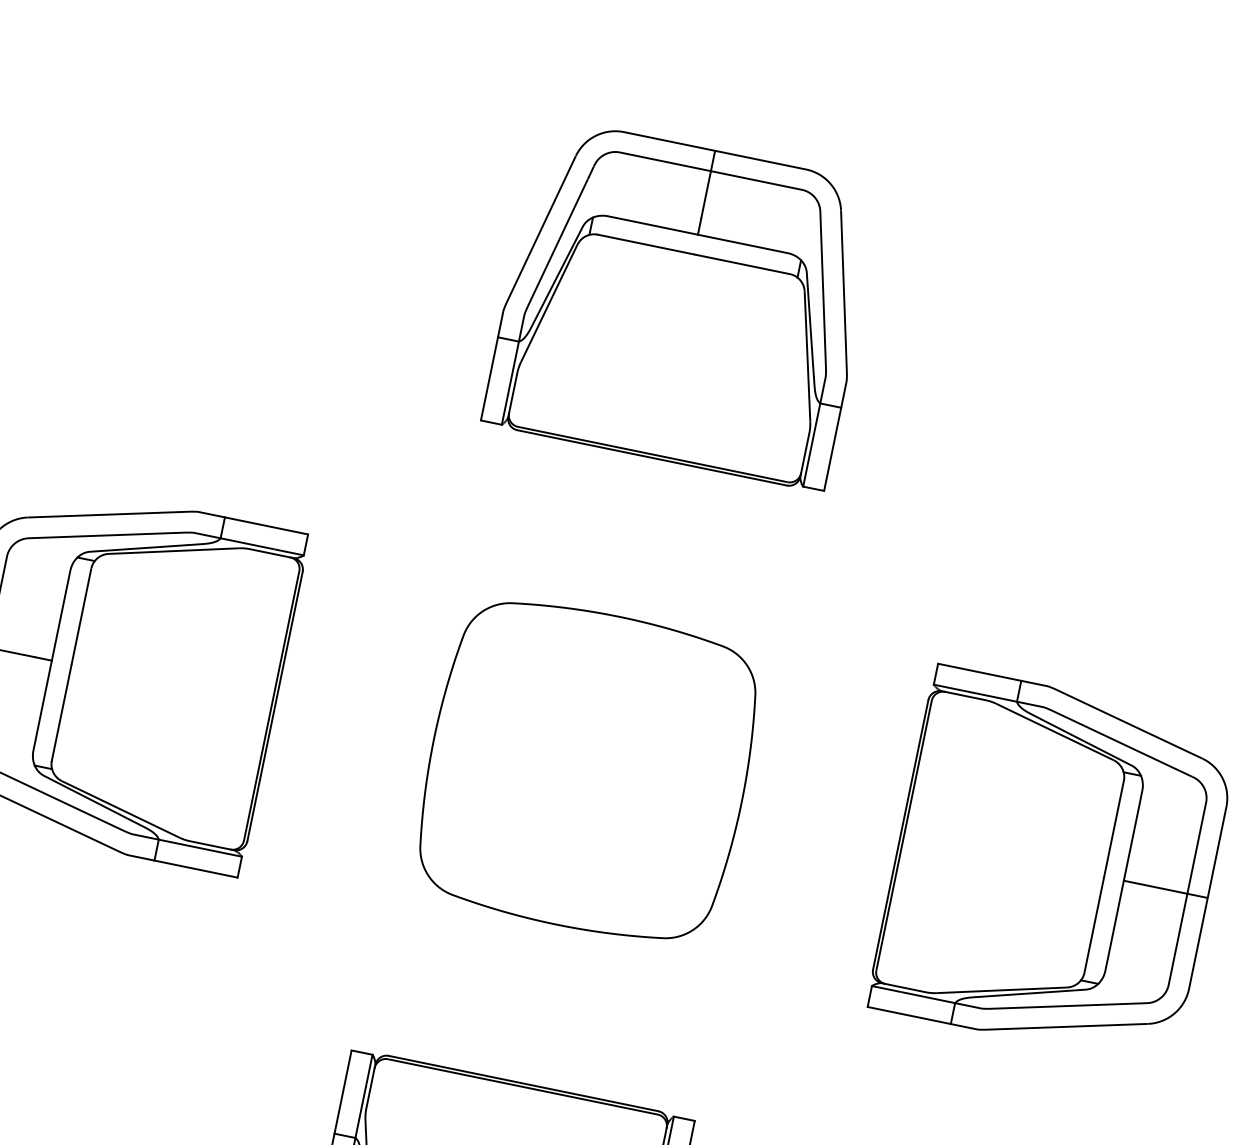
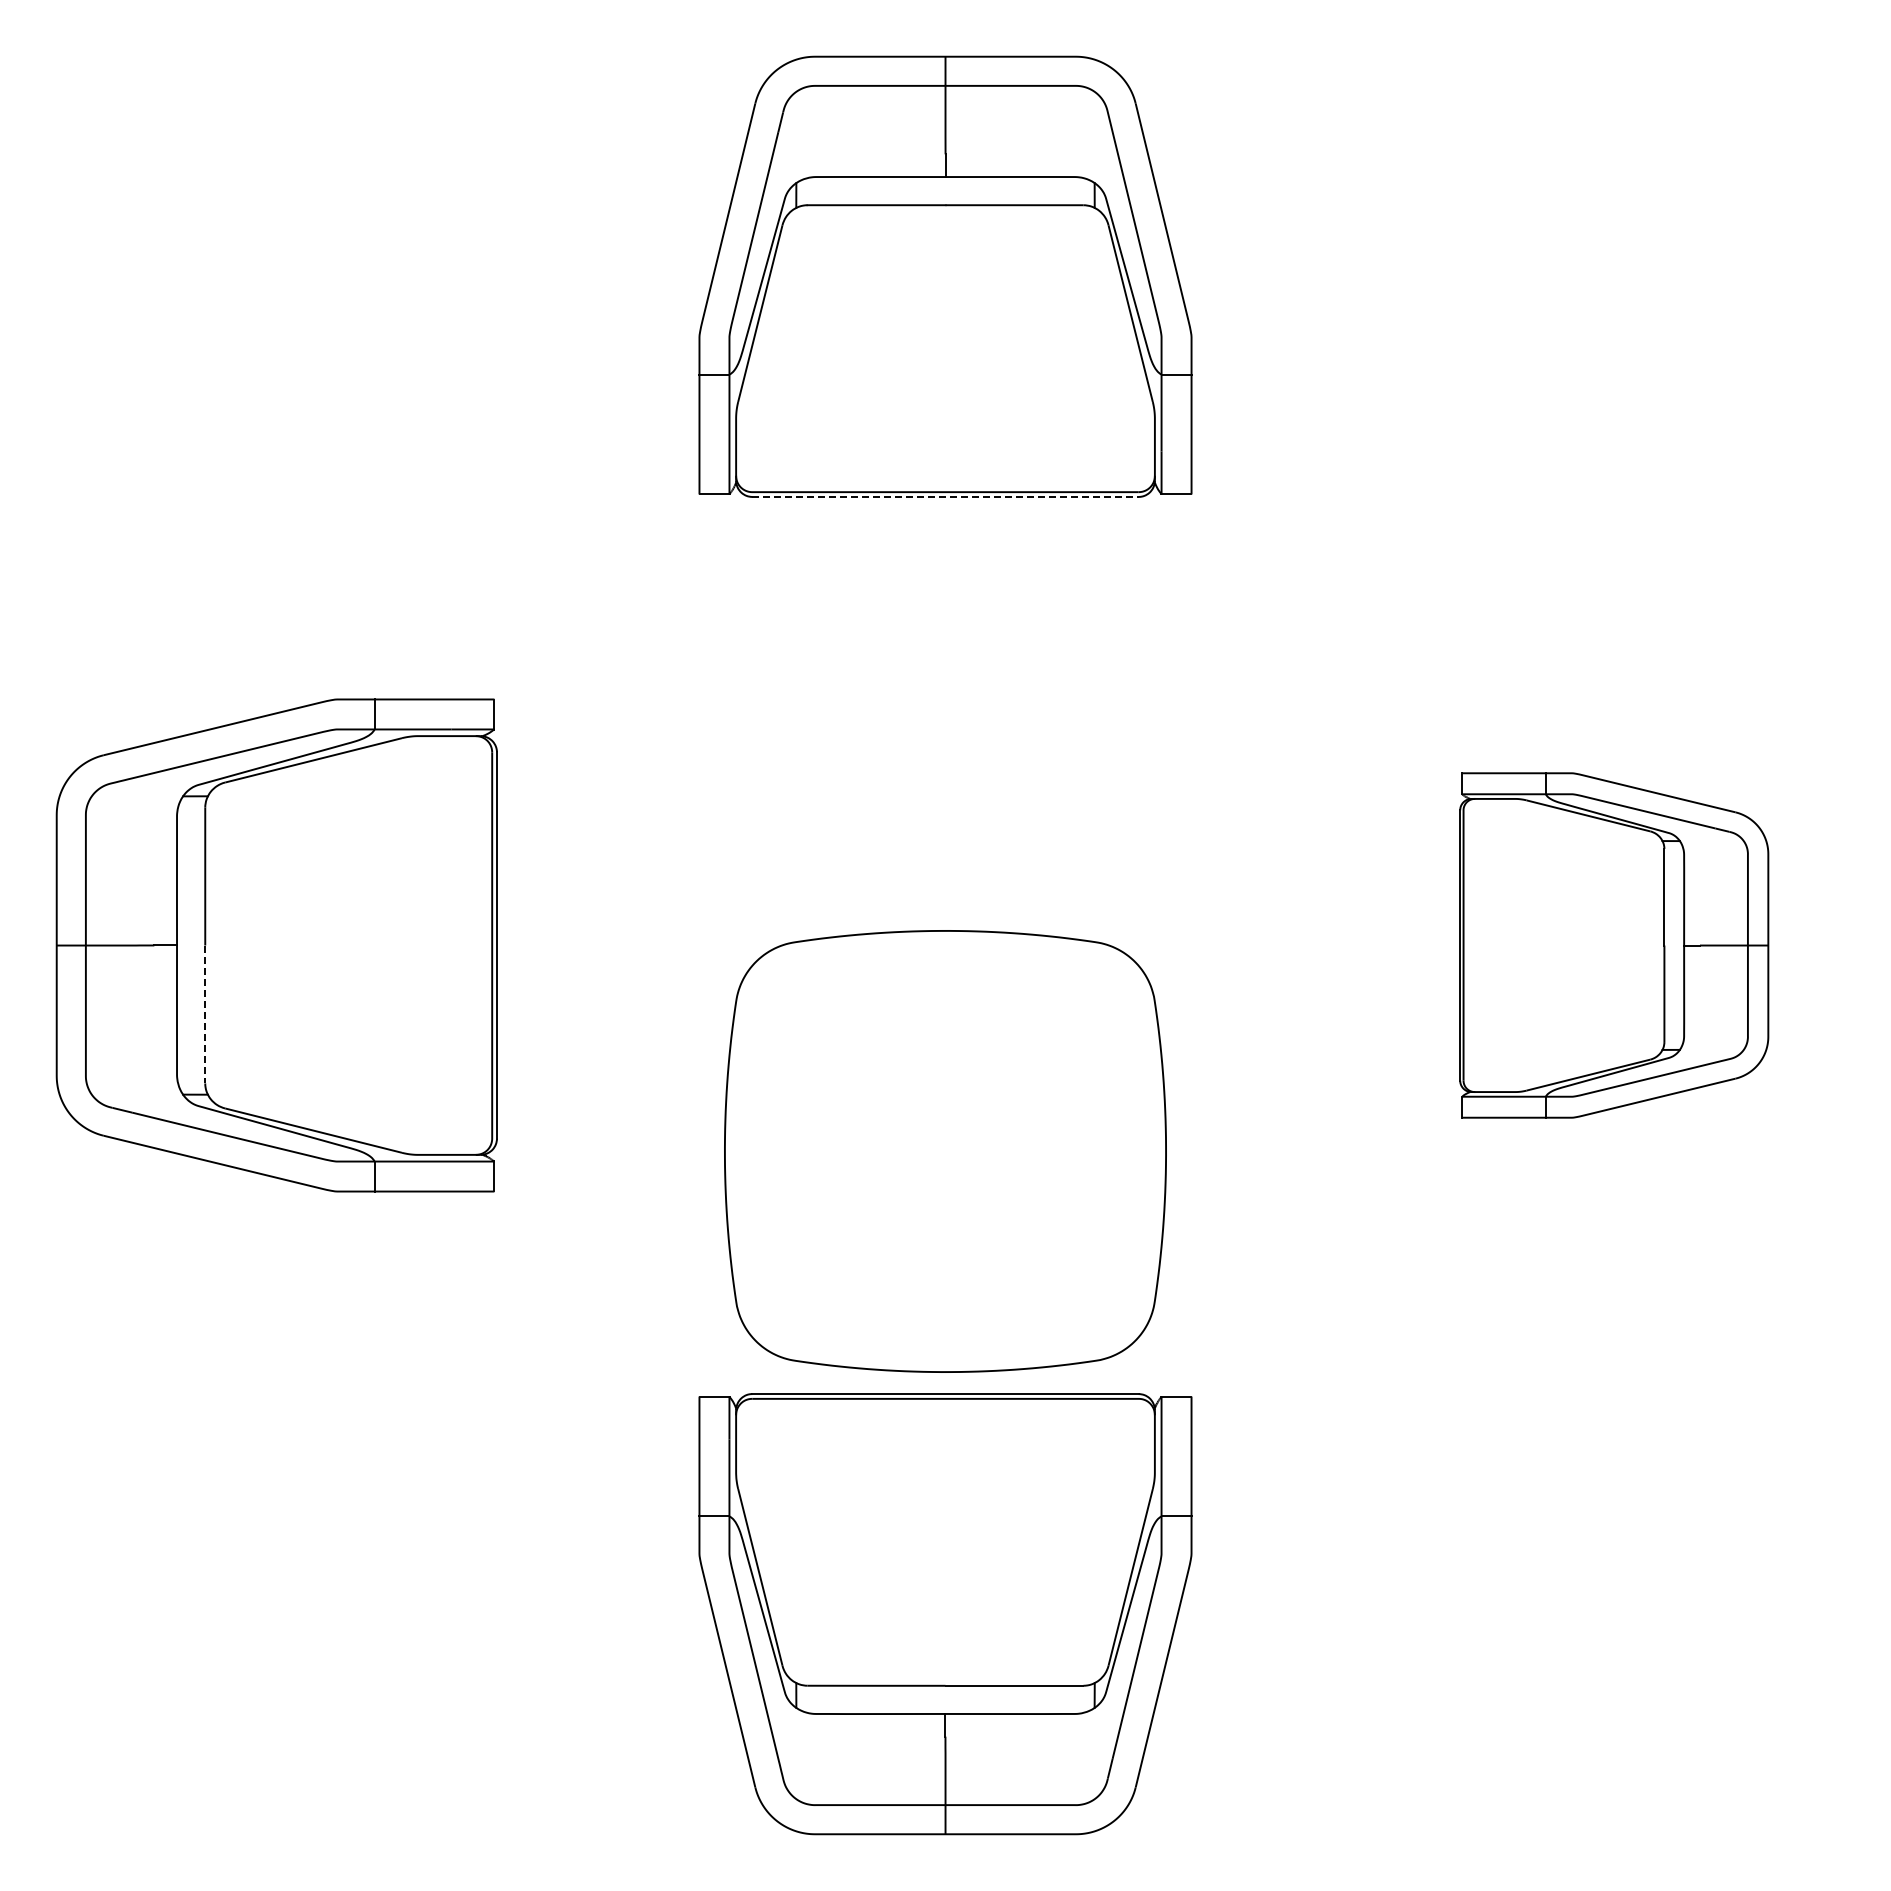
line: (652, 457) -> (946, 496), solid -> dashed
line: (61, 712) -> (205, 1014), solid -> dashed
part: (587, 770) -> (945, 1151), moved
part: (1054, 866) -> (1614, 945), size x0.7

